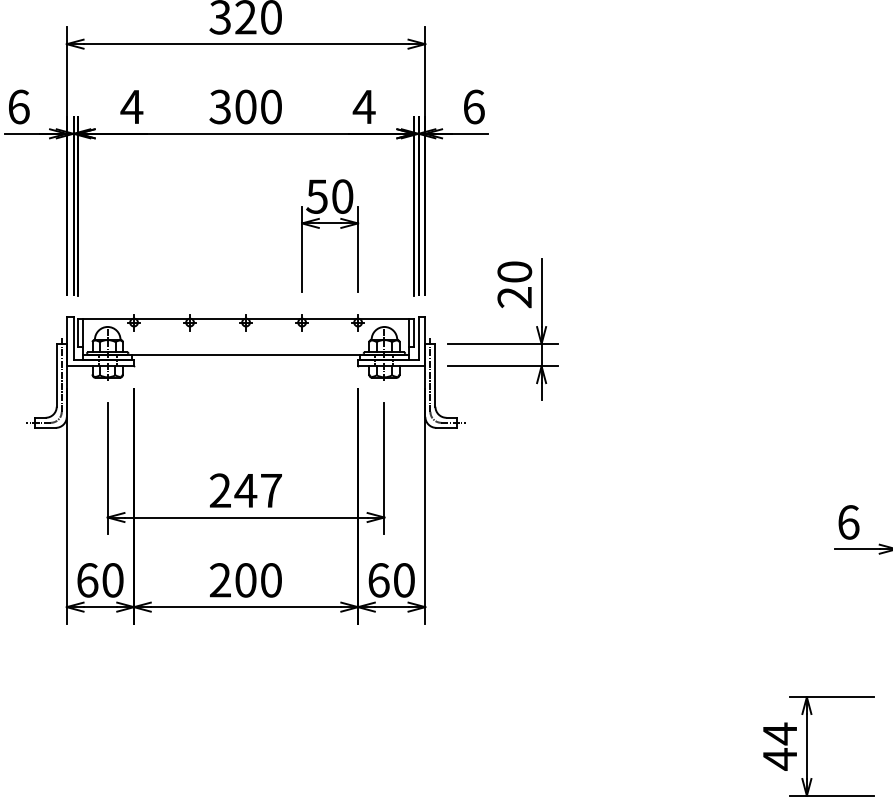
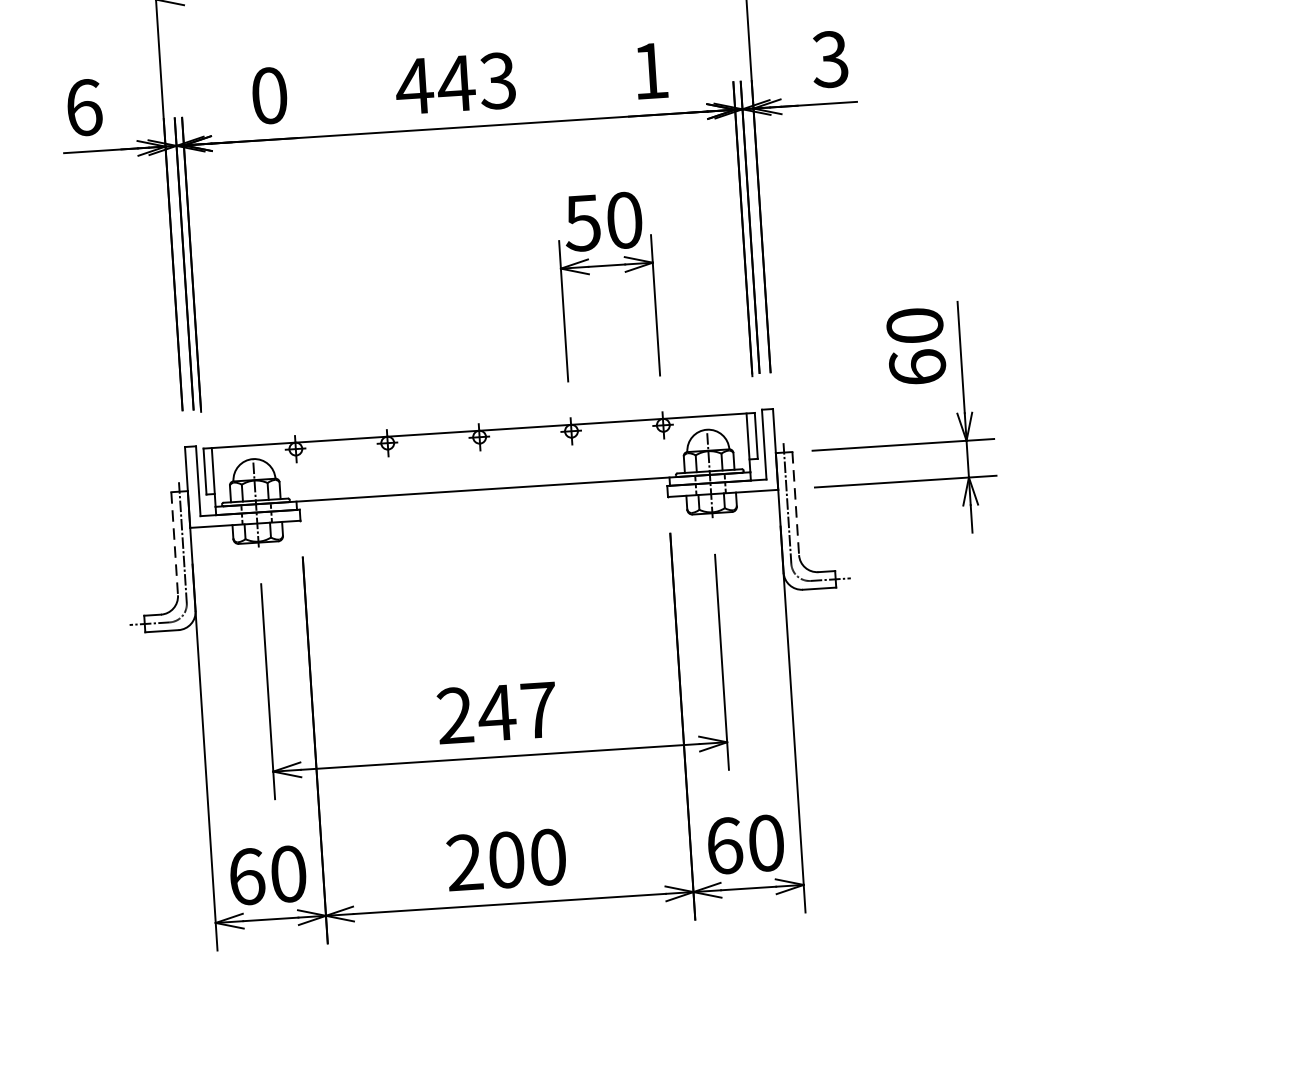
text: (131, 106) -> (268, 94), 4 -> 0
text: (244, 106) -> (454, 82), 300 -> 443
text: (363, 106) -> (649, 70), 4 -> 1
text: (473, 106) -> (829, 58), 6 -> 3
text: (514, 297) -> (917, 367), 20 -> 60
line: (56, 375) -> (174, 544), solid -> dashed
line: (435, 375) -> (795, 503), solid -> dashed

